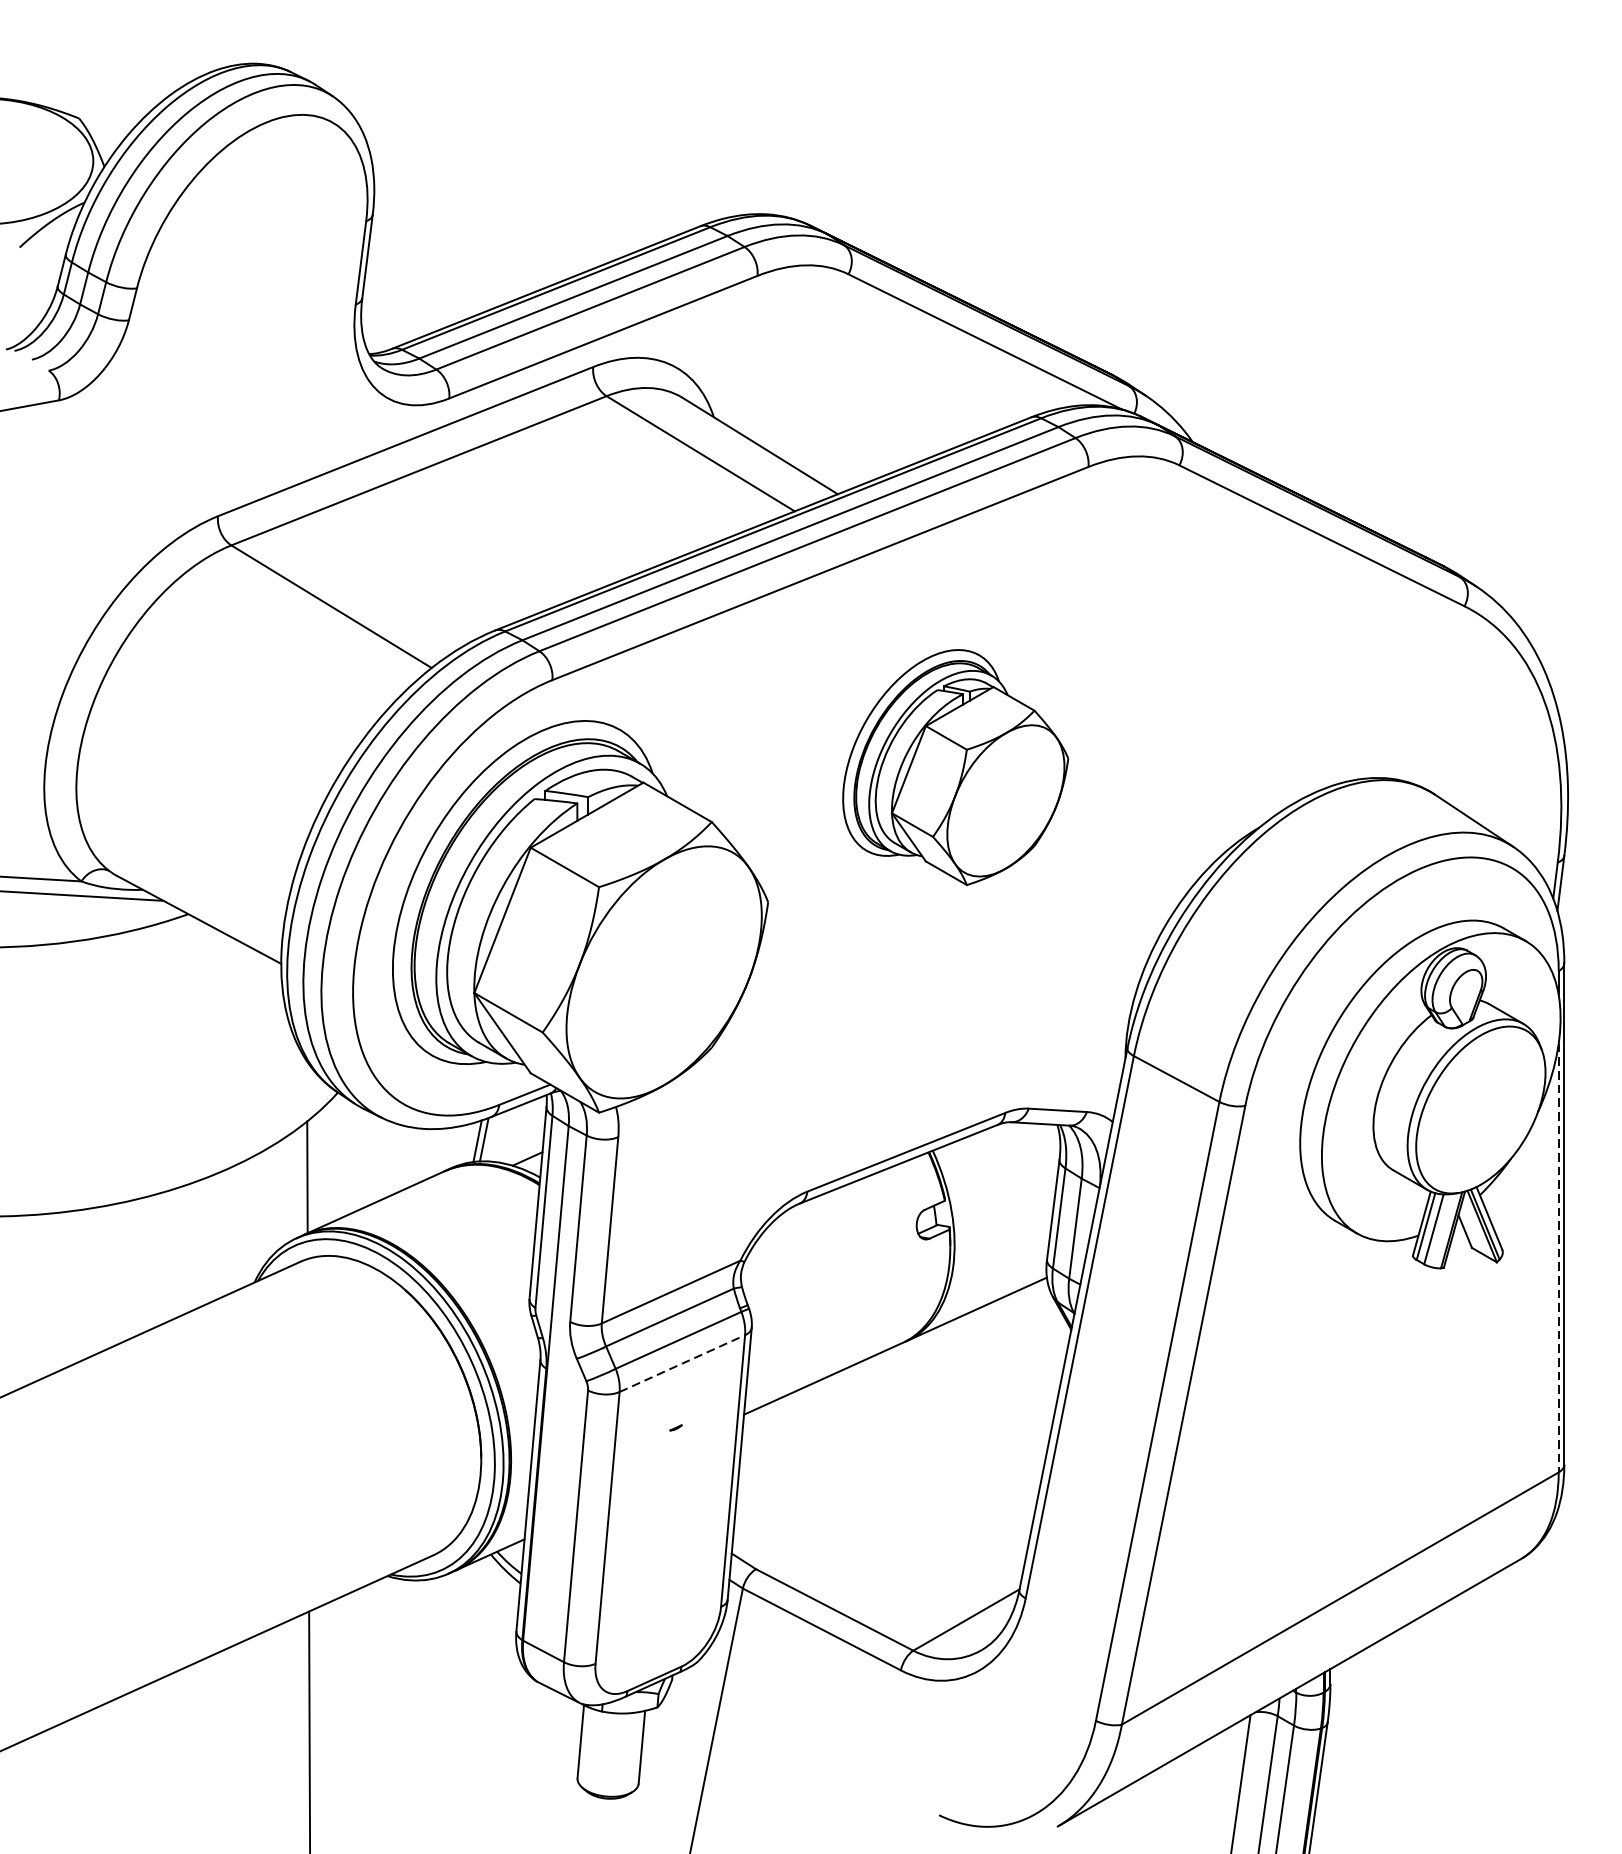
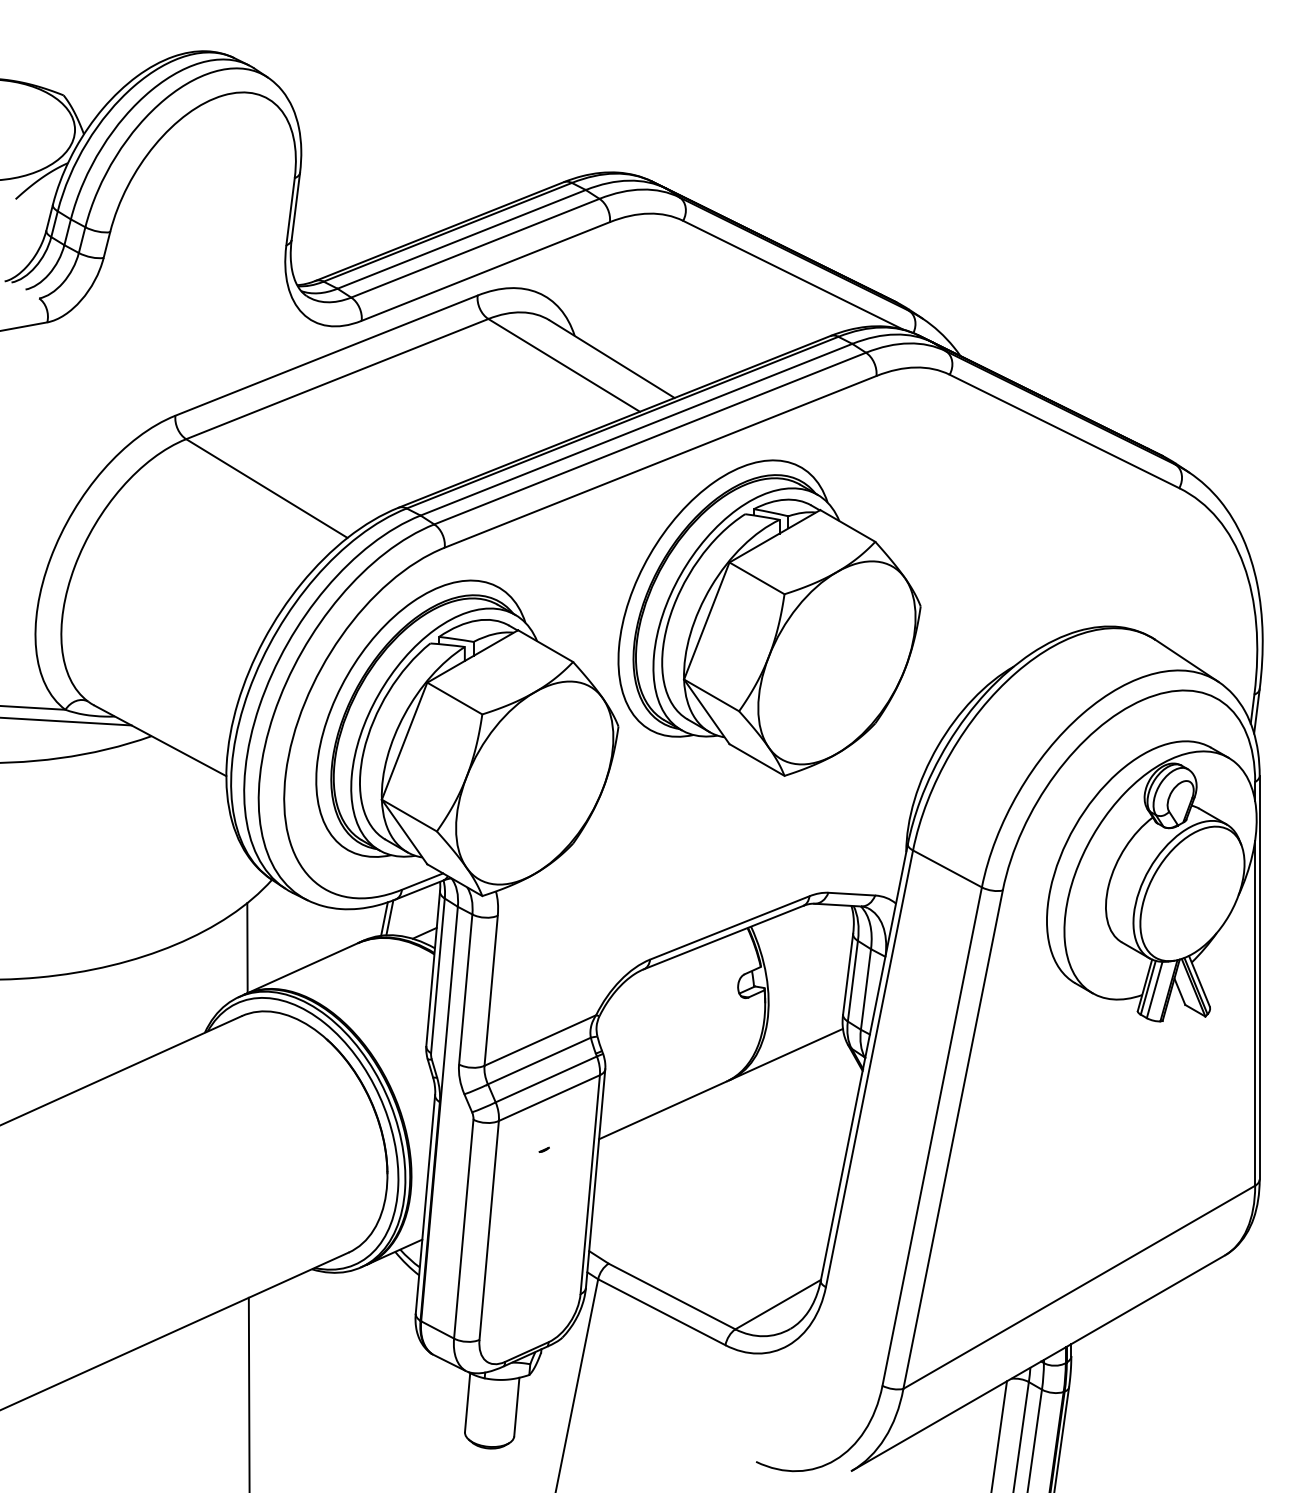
part: (955, 766) -> (769, 617), size x1.67
line: (1559, 1258) -> (1255, 1013), dashed -> solid
line: (682, 1362) -> (549, 1097), dashed -> solid

